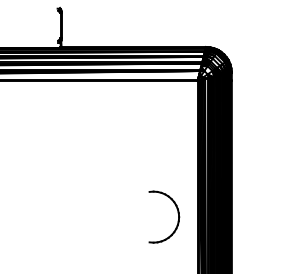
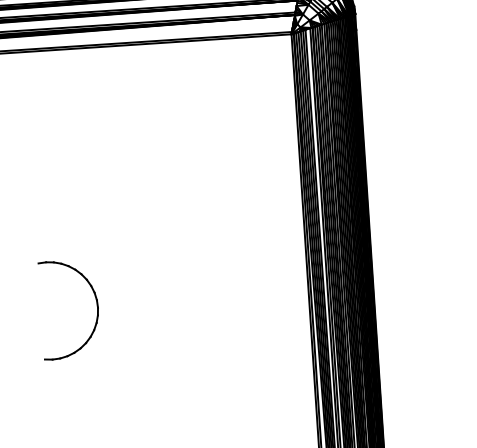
part: (177, 213) -> (94, 300), moved

